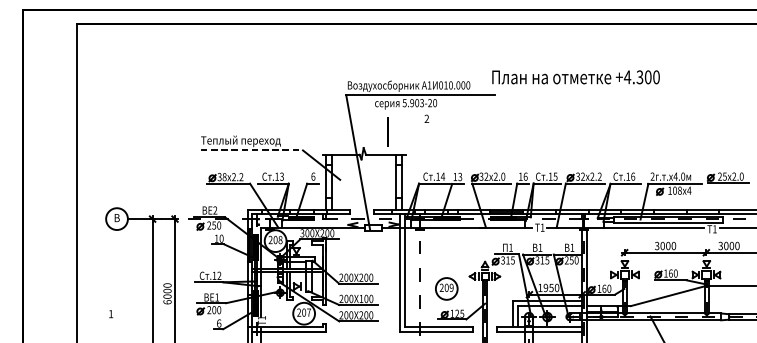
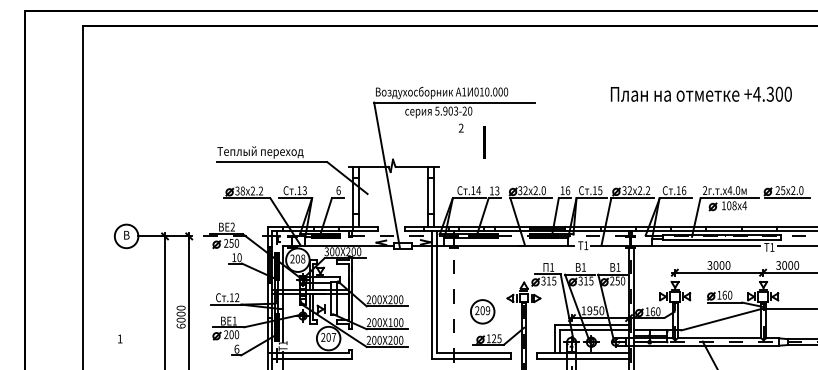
text: (575, 76) -> (700, 93), moved
line: (388, 132) -> (484, 142), moved
line: (252, 150) -> (272, 162), dashed -> solid

